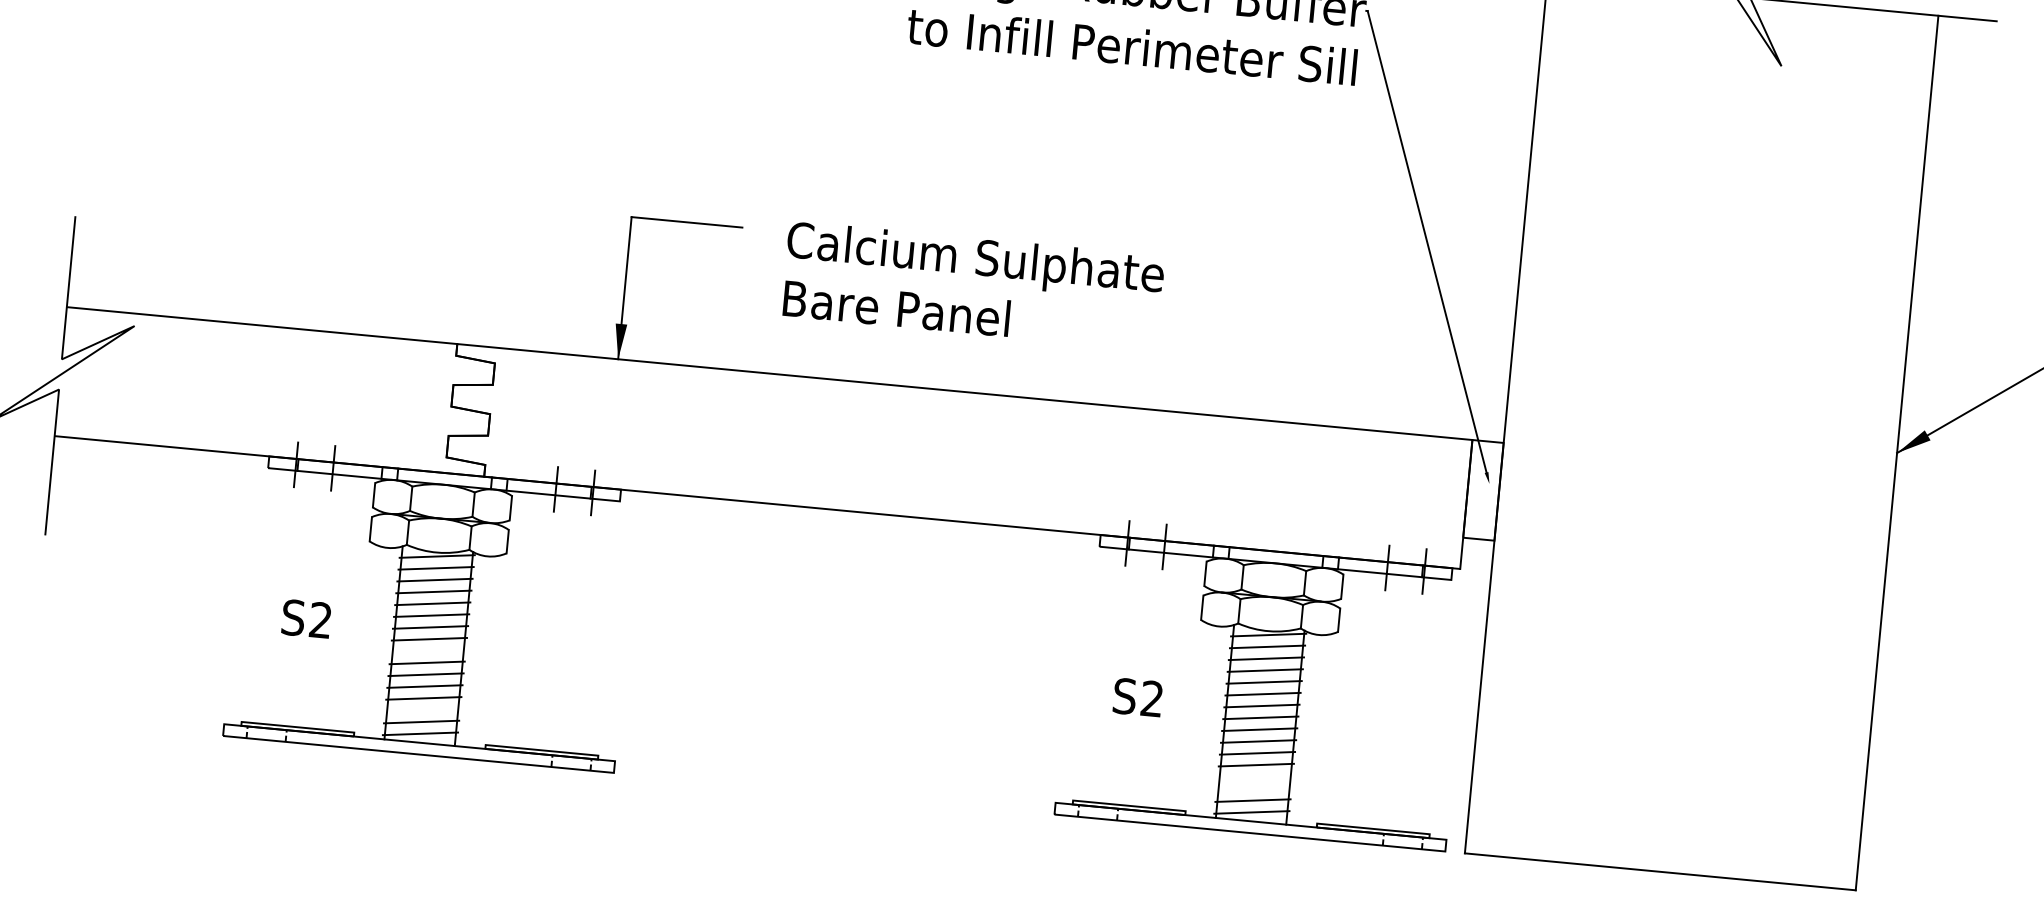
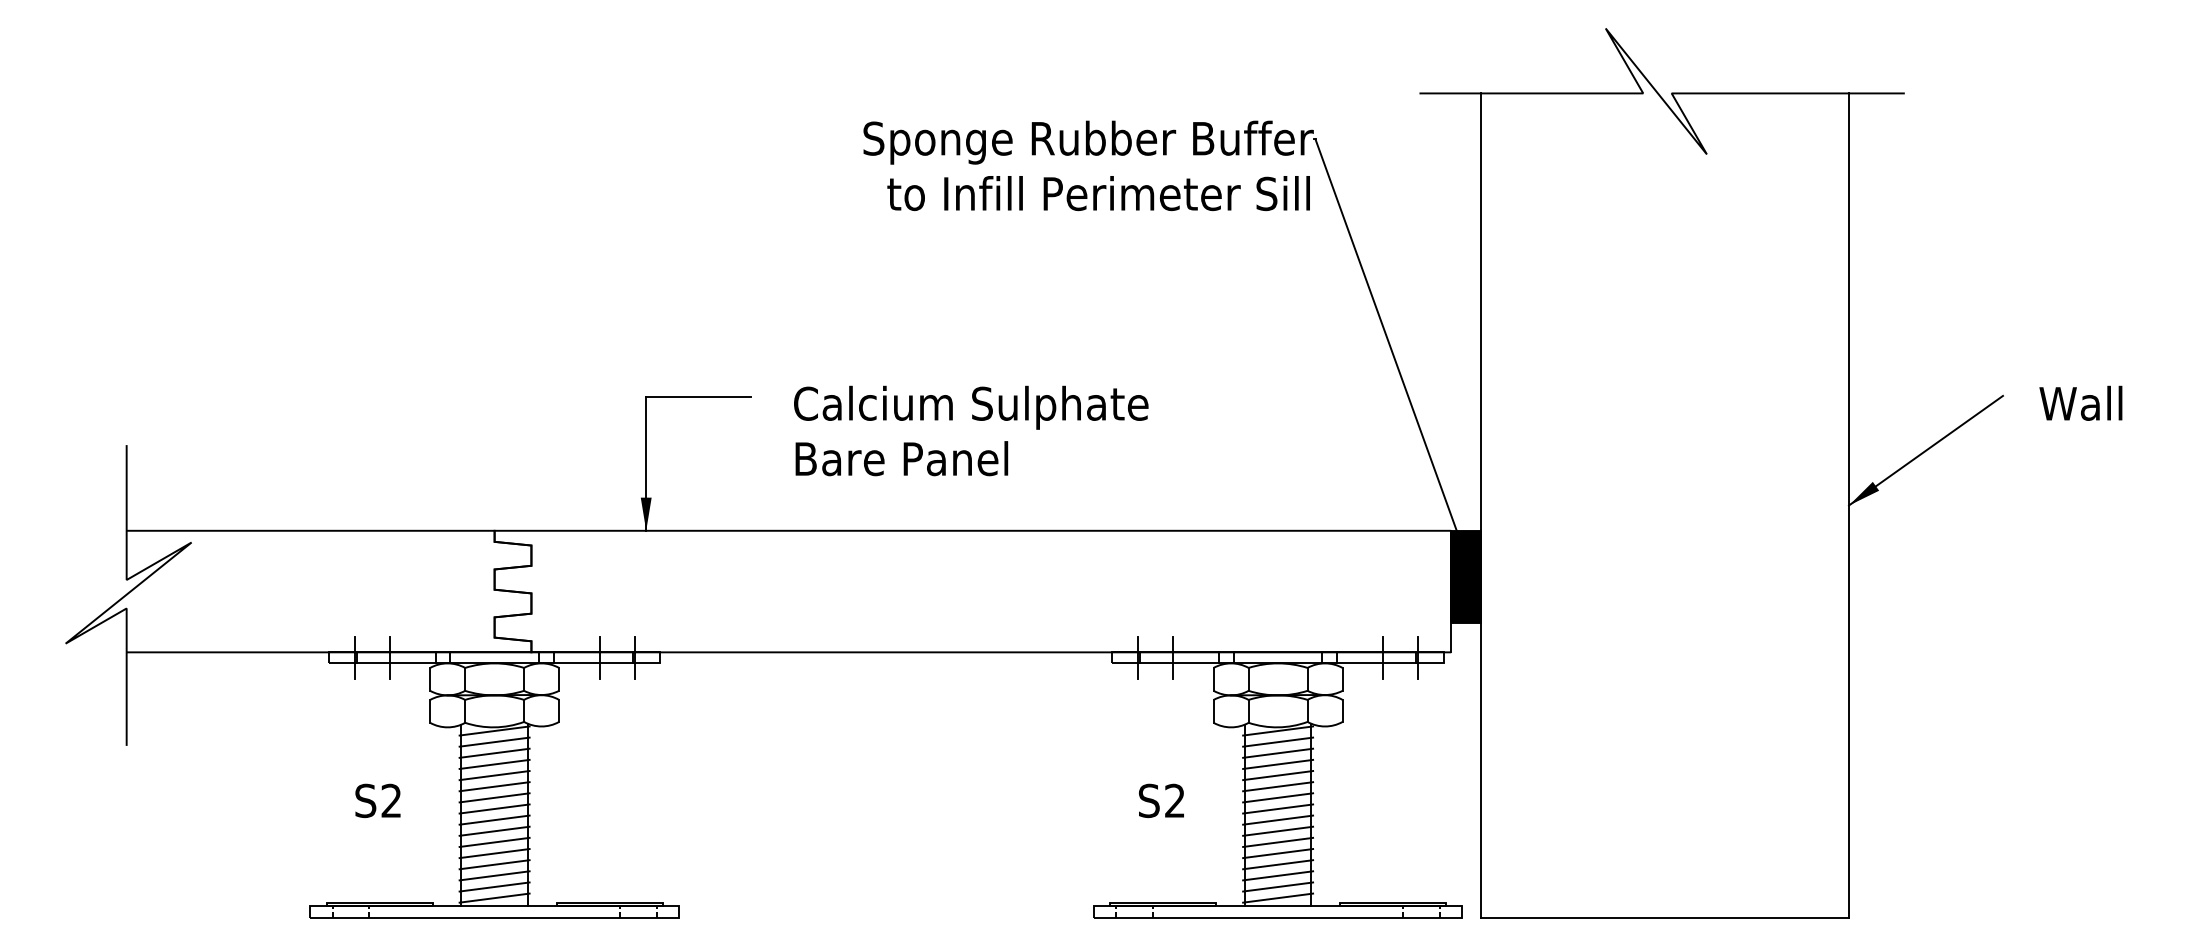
fill: (1483, 489) -> (1465, 576), added
line: (428, 650) -> (494, 819), added
line: (422, 709) -> (494, 875), added
line: (1255, 776) -> (1278, 864), added
line: (1254, 788) -> (1278, 875), added

